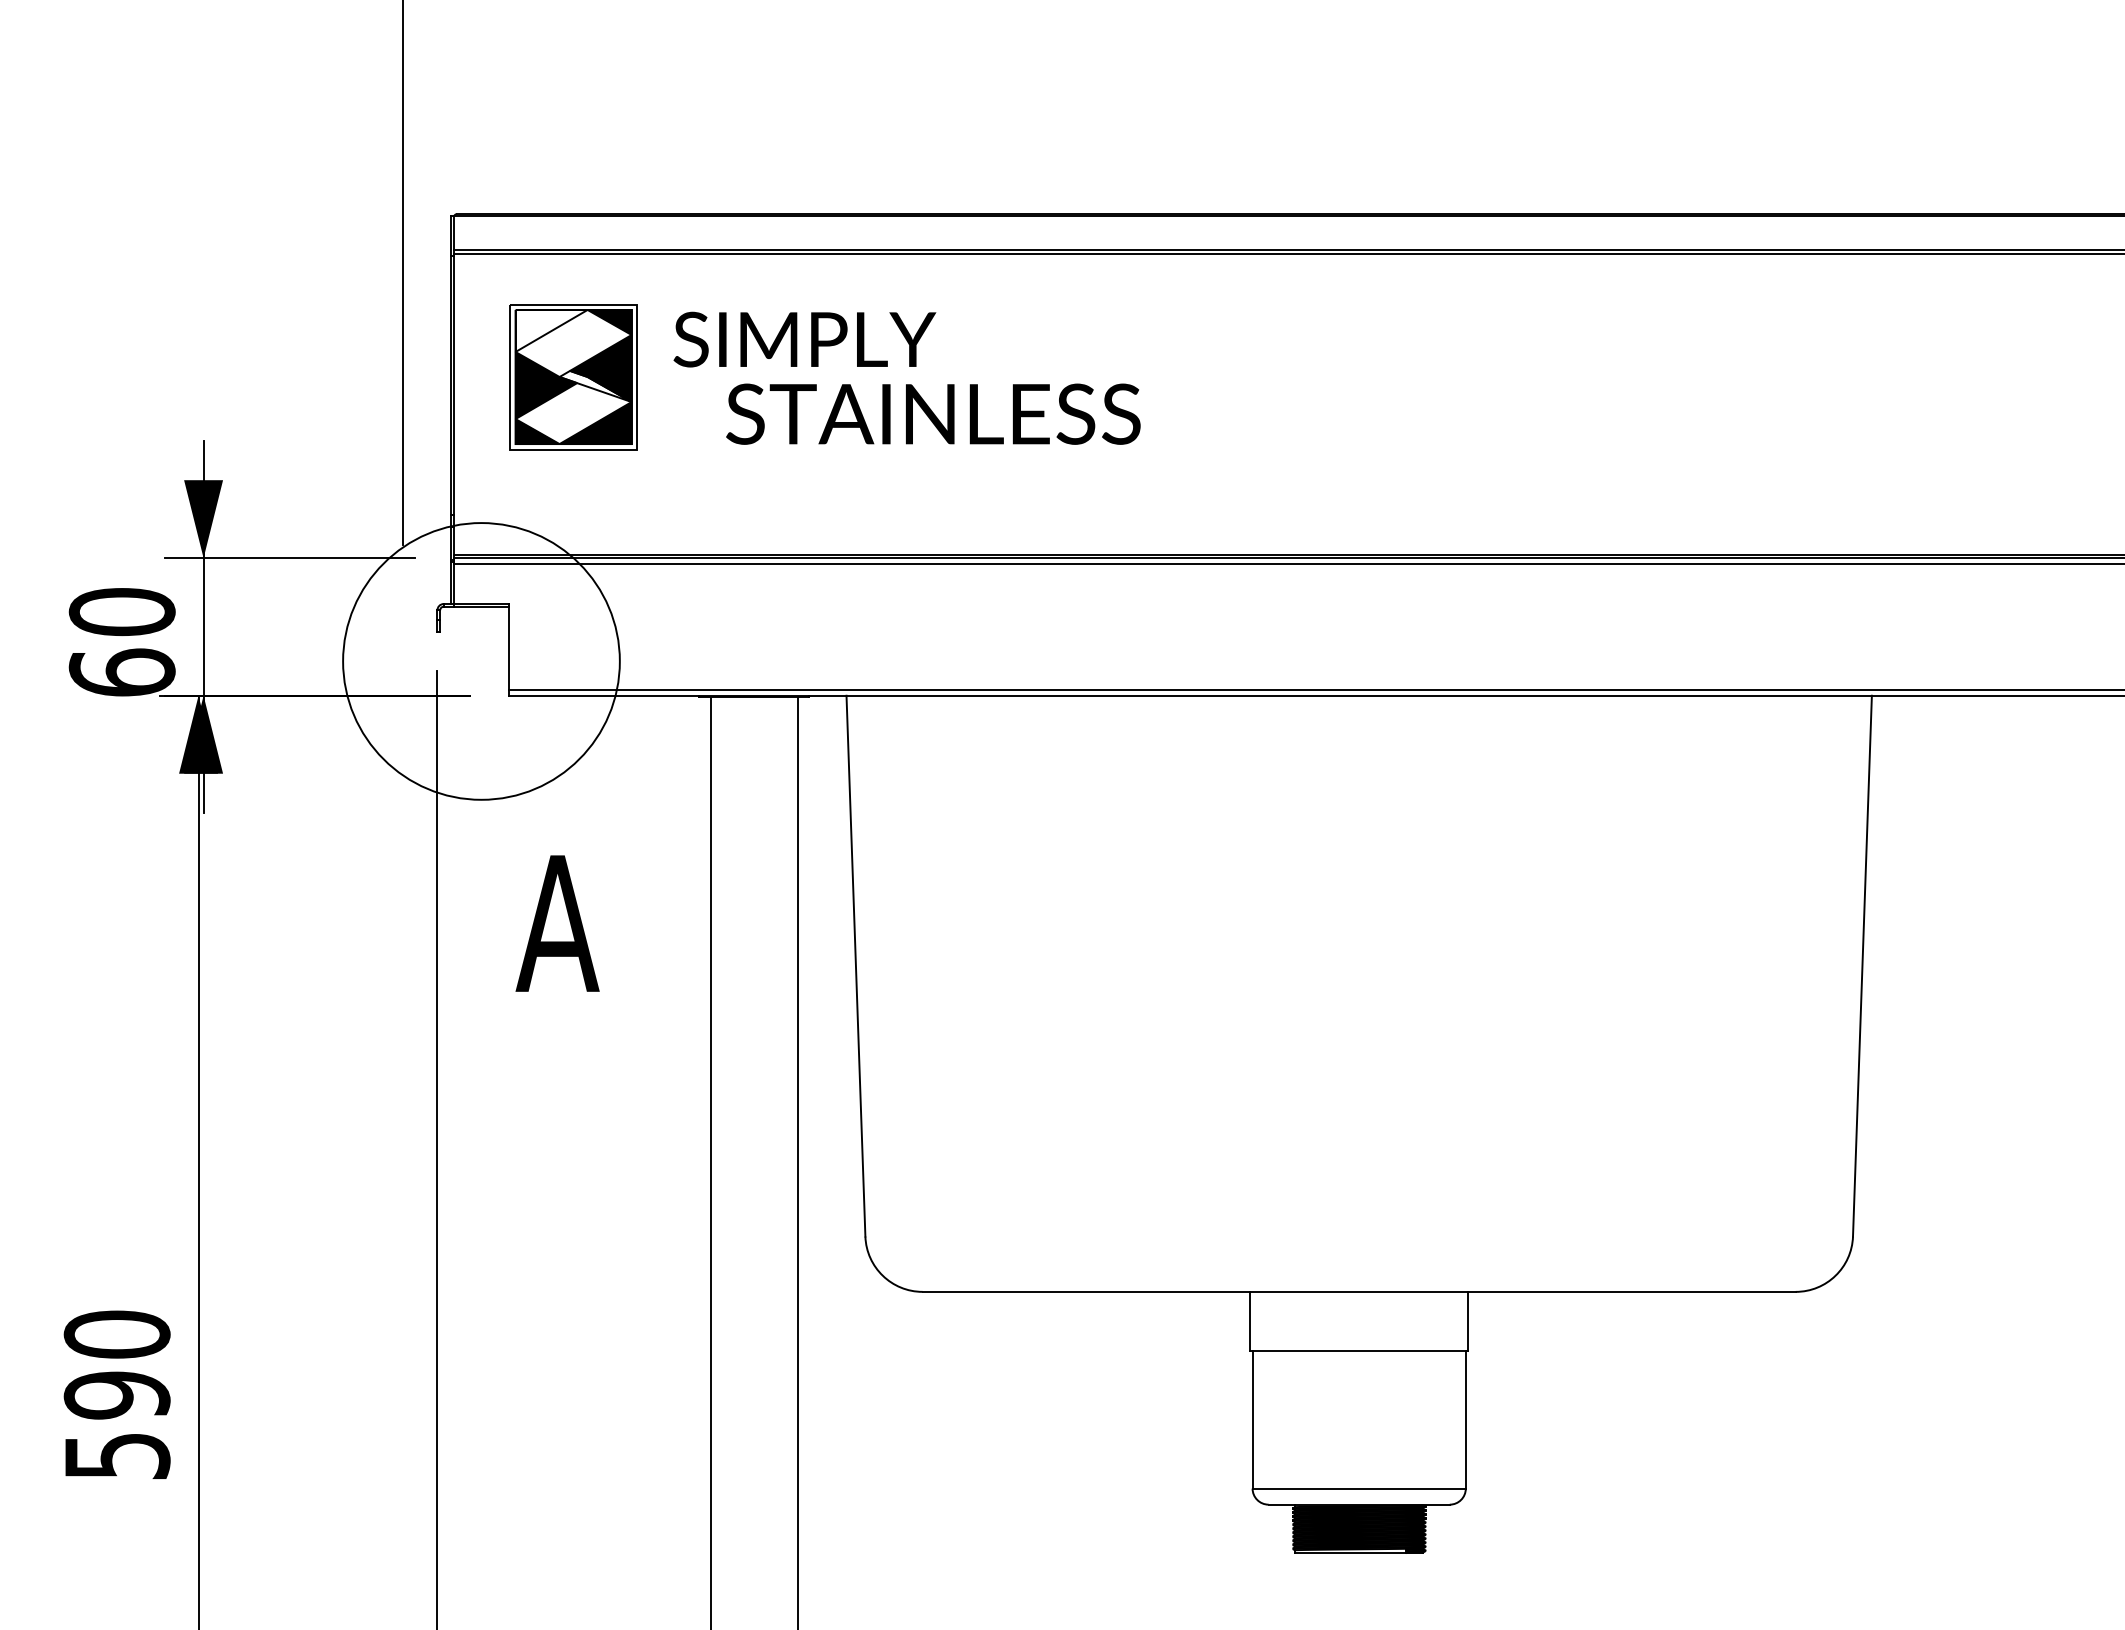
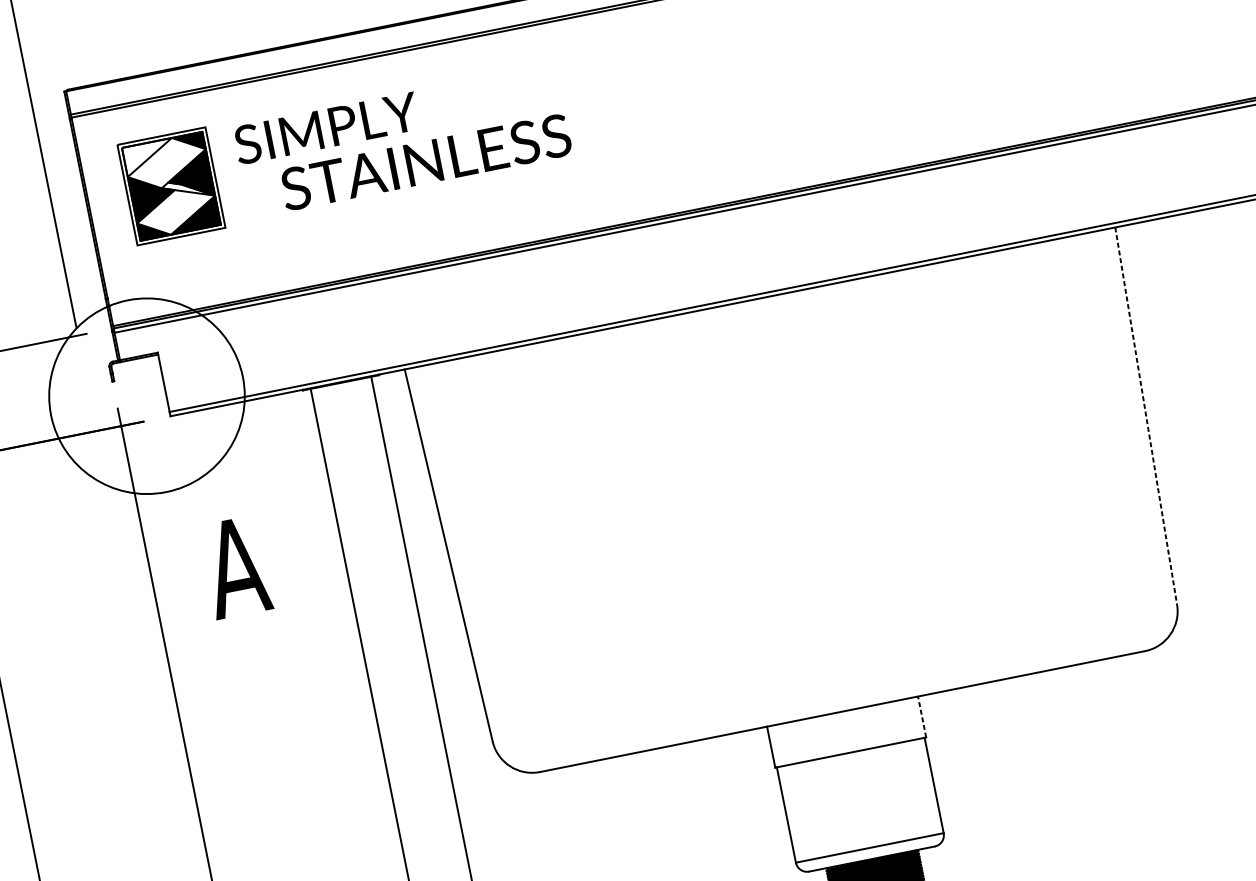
line: (1862, 966) -> (1146, 416), solid -> dashed
line: (1468, 1321) -> (922, 716), solid -> dashed

